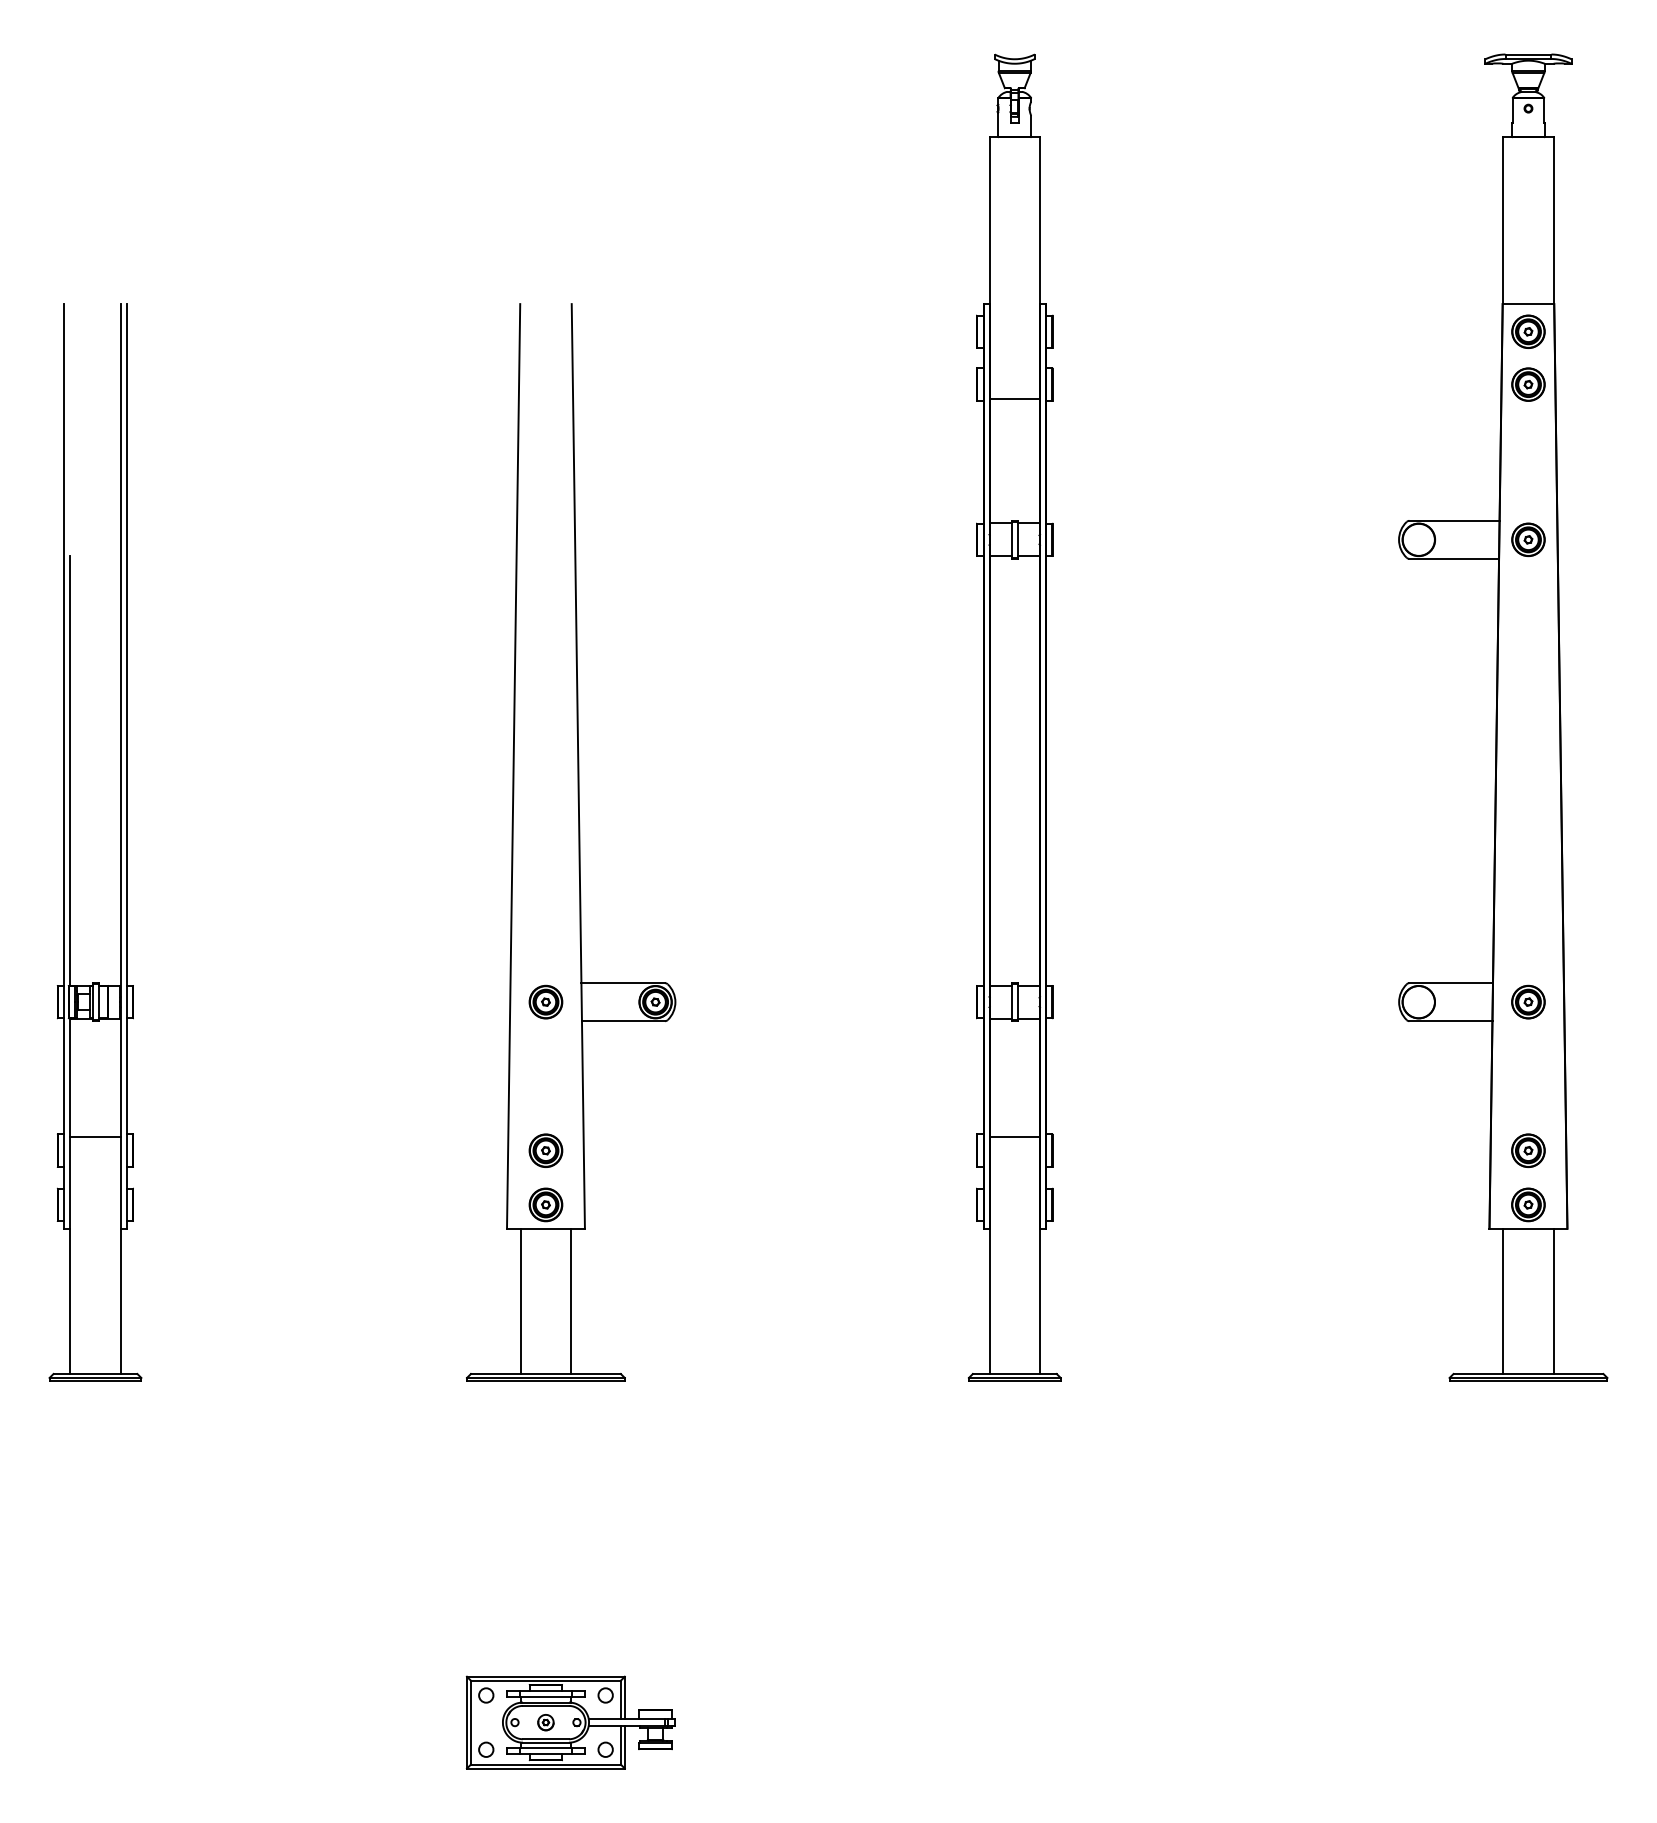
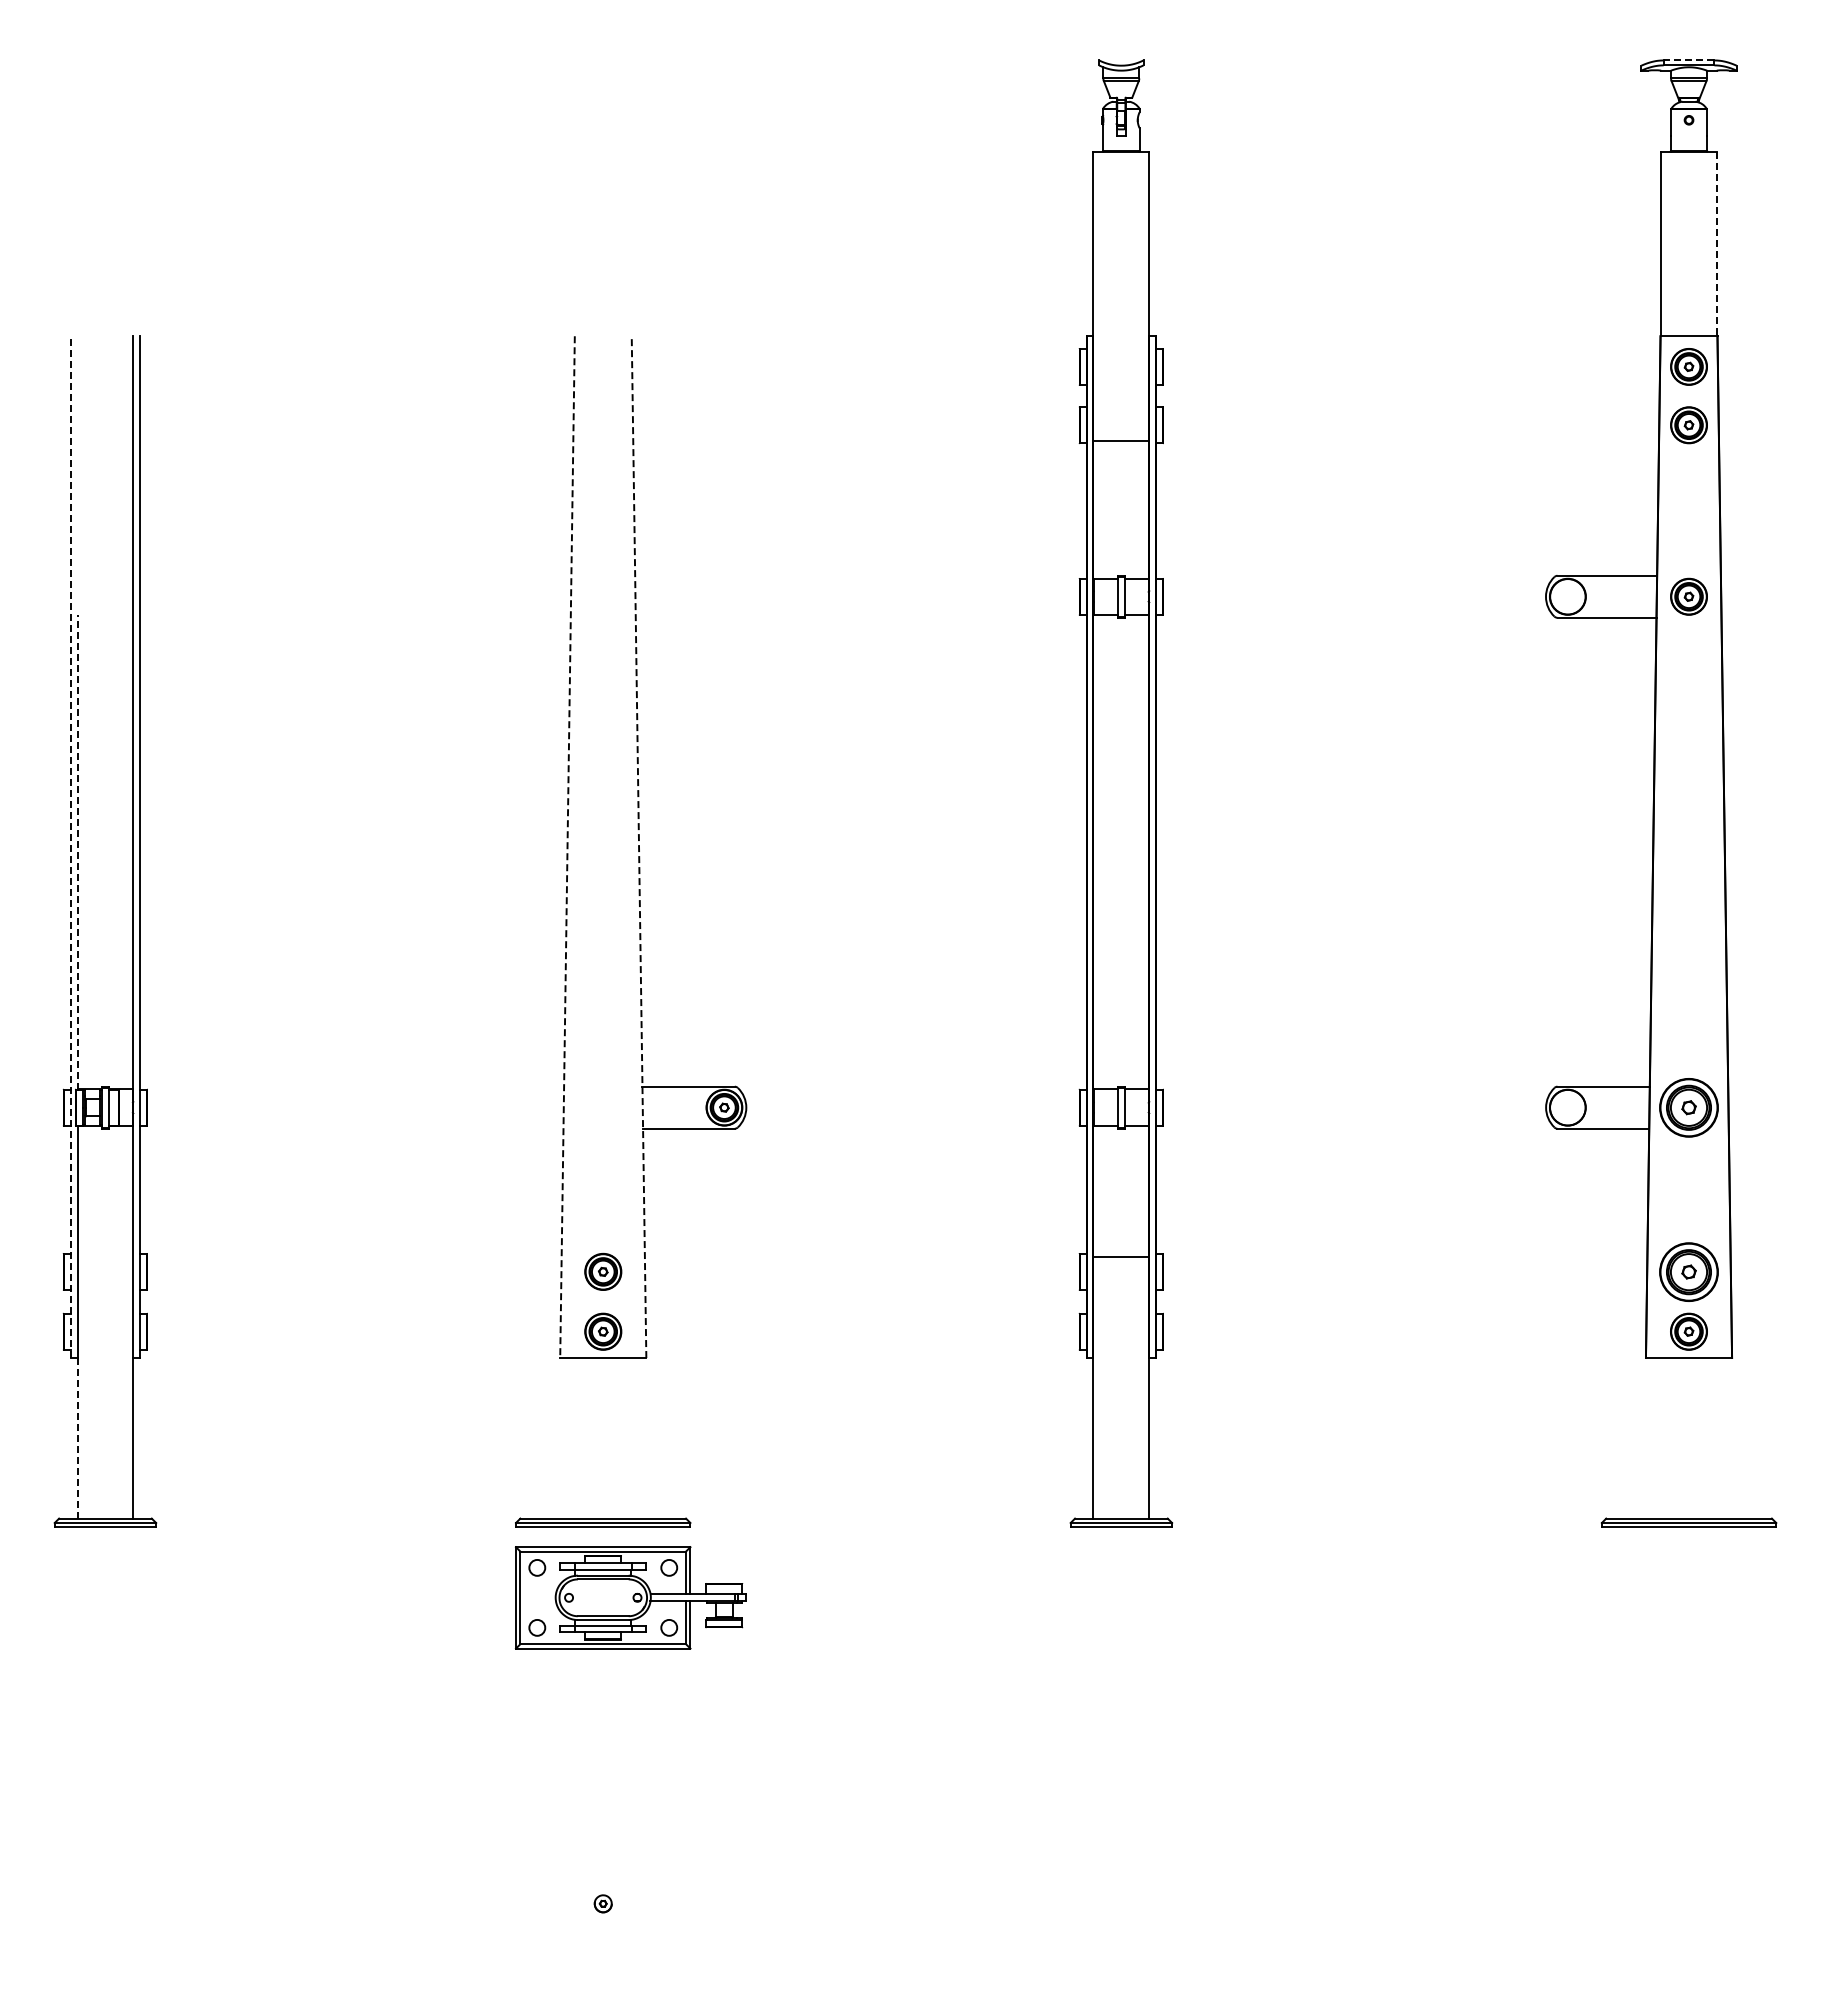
line: (1527, 54) -> (1688, 60), solid -> dashed
line: (1553, 221) -> (1716, 244), solid -> dashed
line: (63, 766) -> (70, 847), solid -> dashed
line: (513, 766) -> (567, 847), solid -> dashed
line: (578, 766) -> (639, 847), solid -> dashed
line: (70, 770) -> (77, 851), solid -> dashed
part: (546, 1001) -> (603, 1107), removed
part: (1527, 1001) -> (1688, 1107), size x1.6
line: (95, 1136) -> (105, 1256), removed
part: (1527, 1150) -> (1688, 1271), size x1.6
line: (70, 1300) -> (77, 1437), solid -> dashed
line: (520, 1301) -> (575, 1438), removed
line: (571, 1301) -> (631, 1438), removed
line: (1503, 1301) -> (1661, 1438), removed
line: (1553, 1301) -> (1716, 1438), removed
part: (570, 1722) -> (630, 1597), moved

